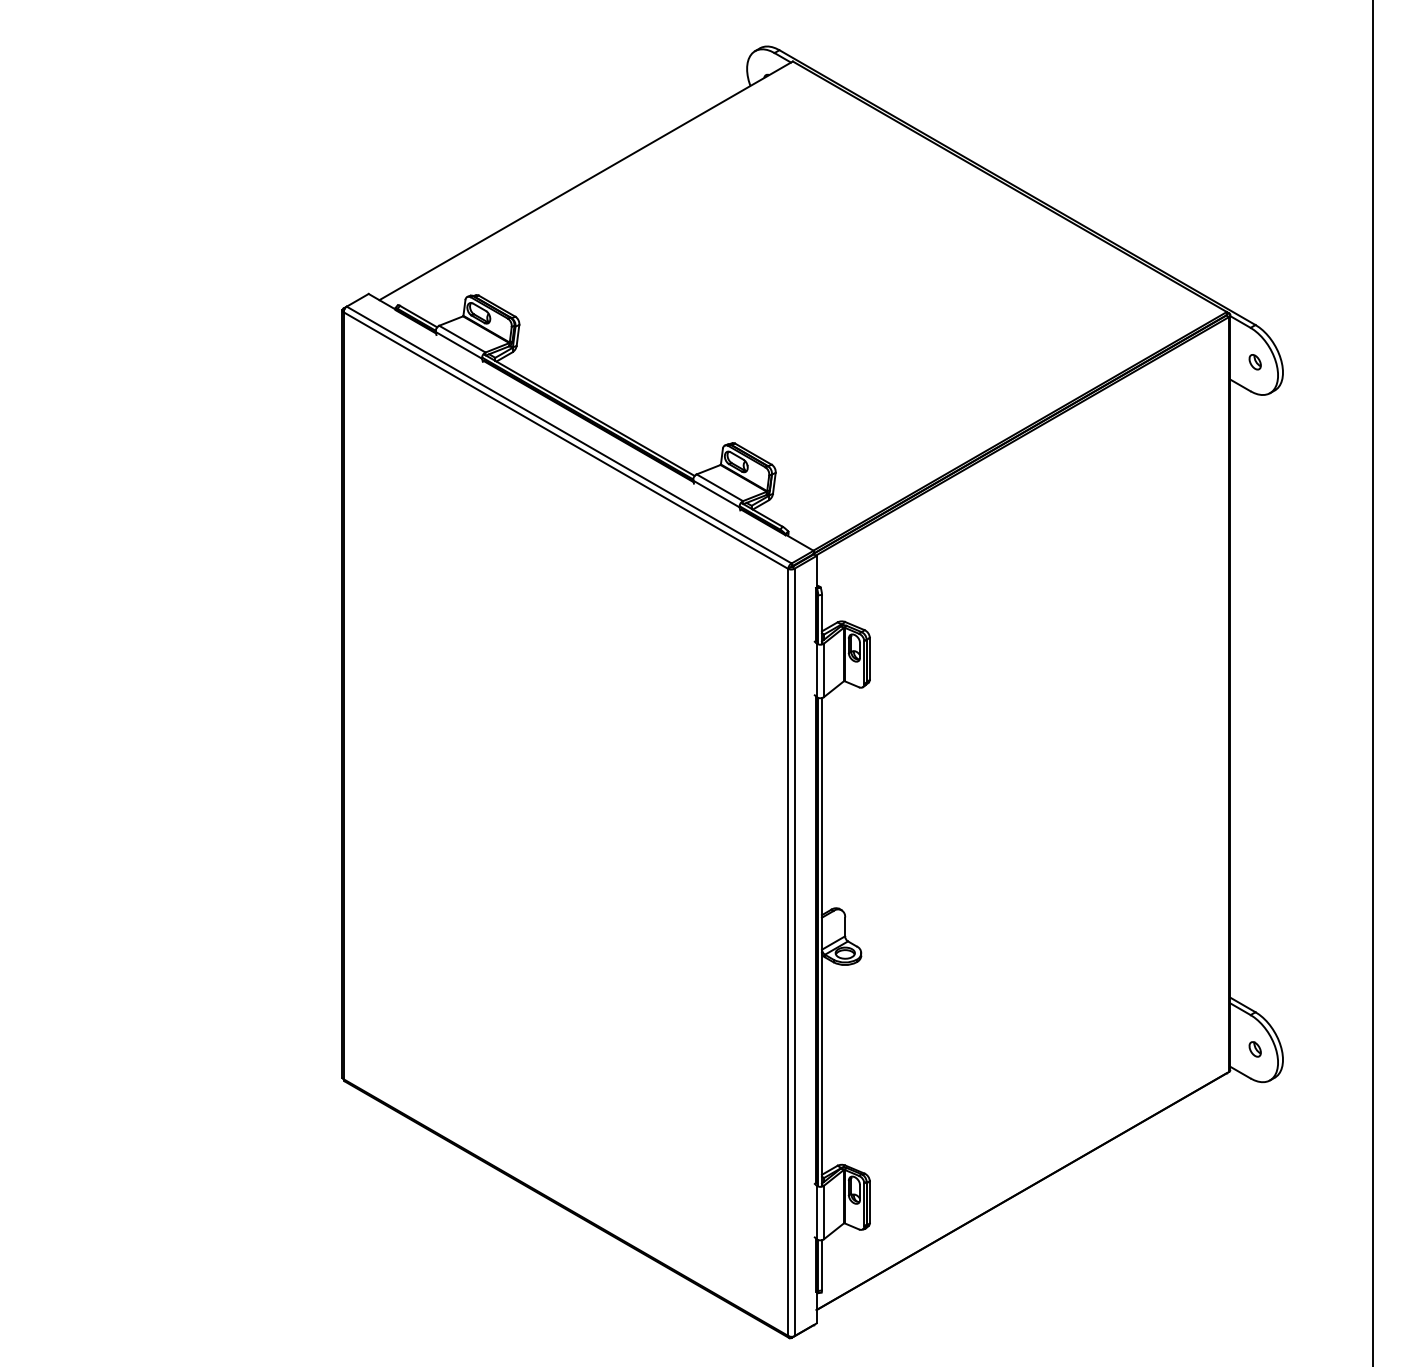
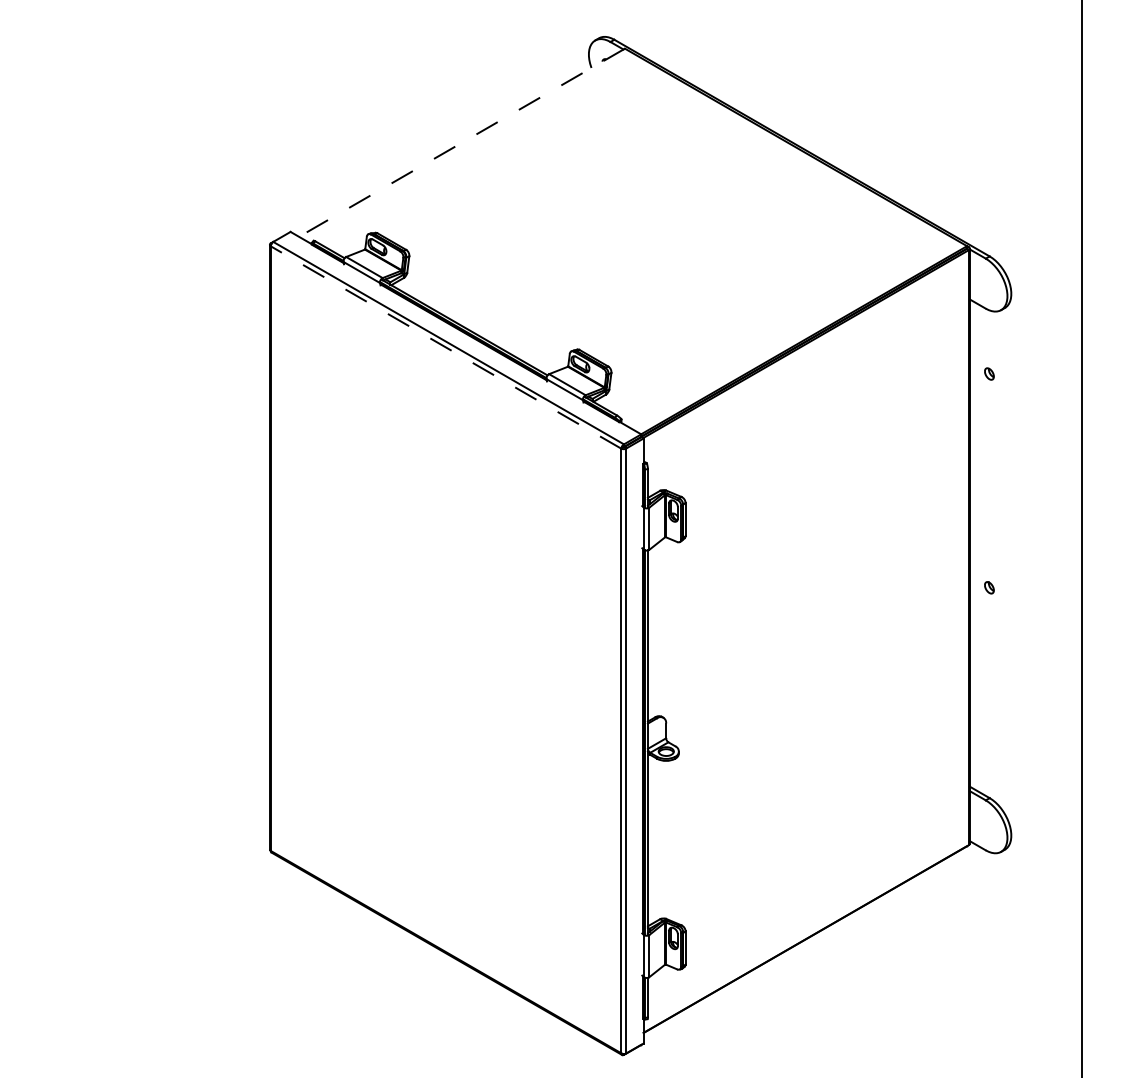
line: (586, 180) -> (462, 142), solid -> dashed
part: (1254, 362) -> (988, 374), moved
line: (566, 440) -> (446, 347), solid -> dashed
part: (1254, 1049) -> (988, 587), moved

